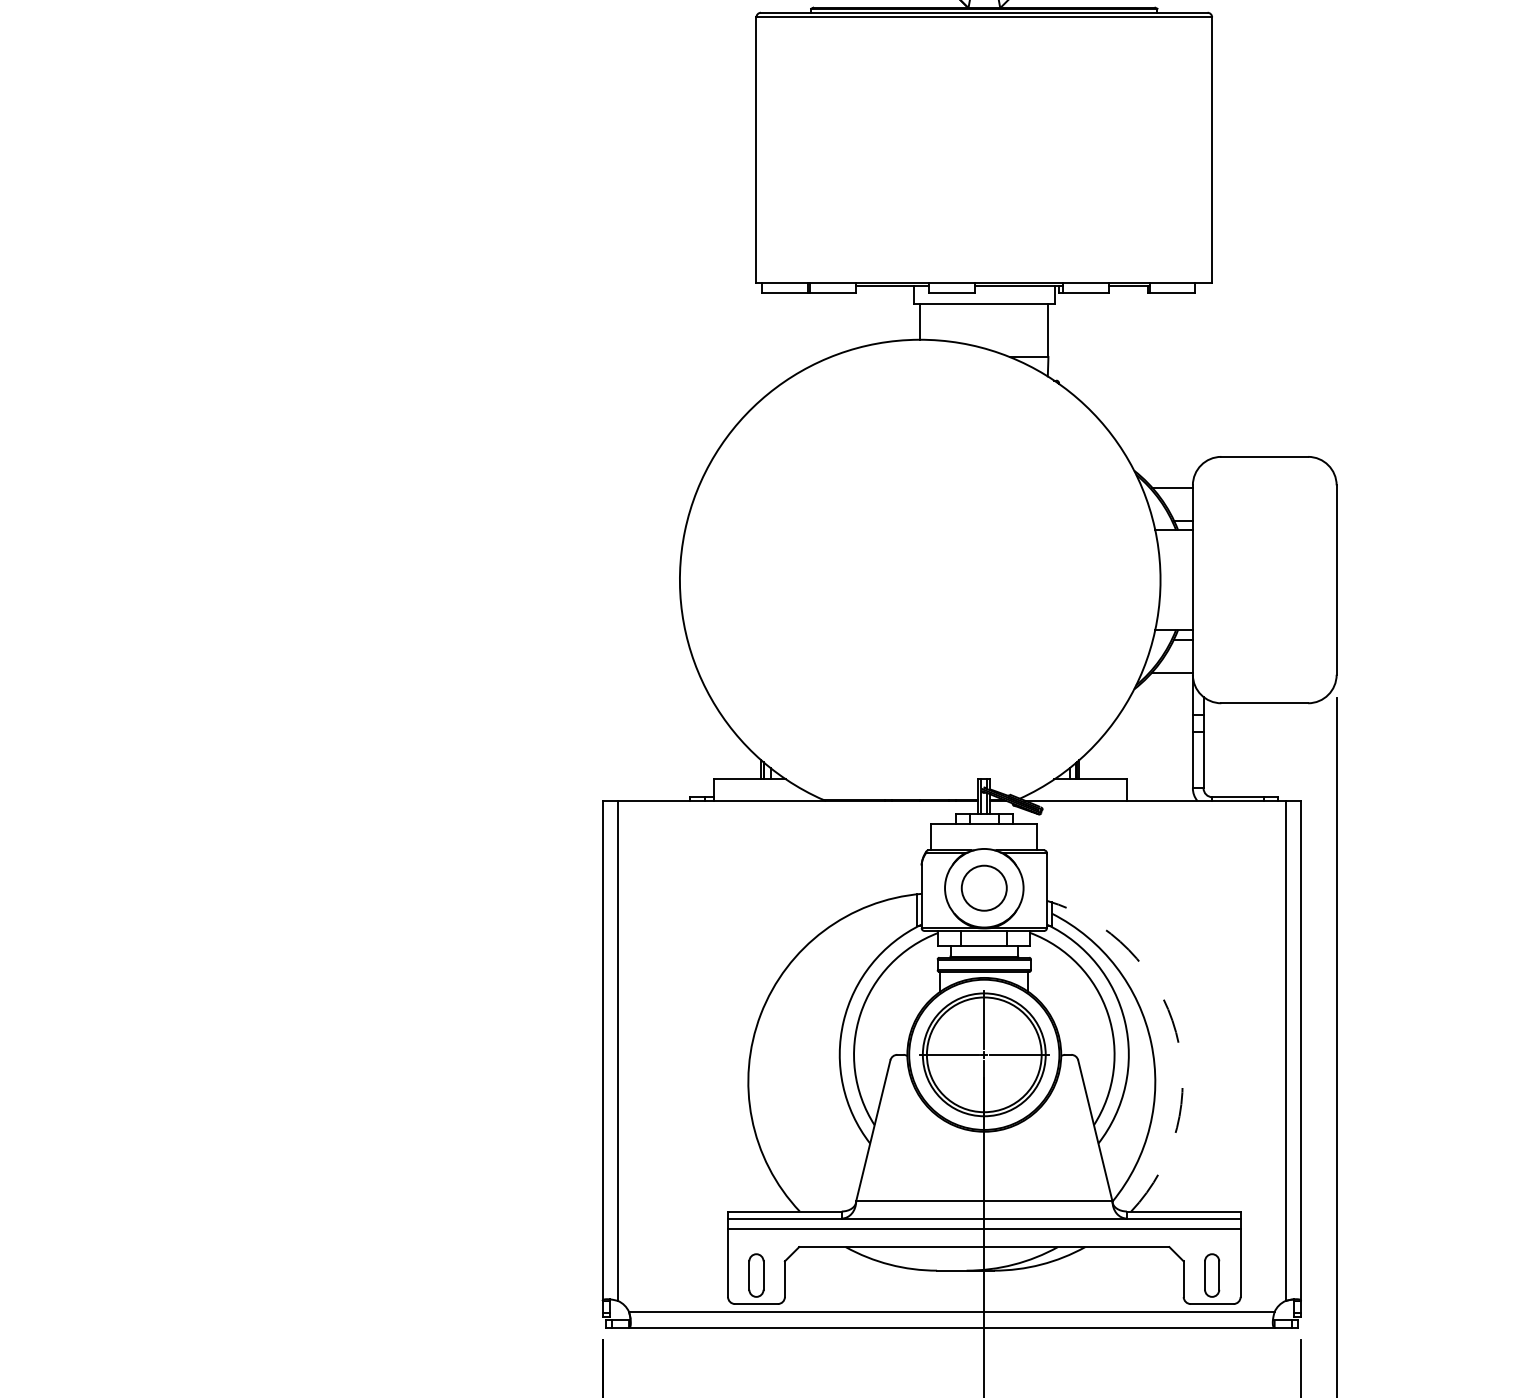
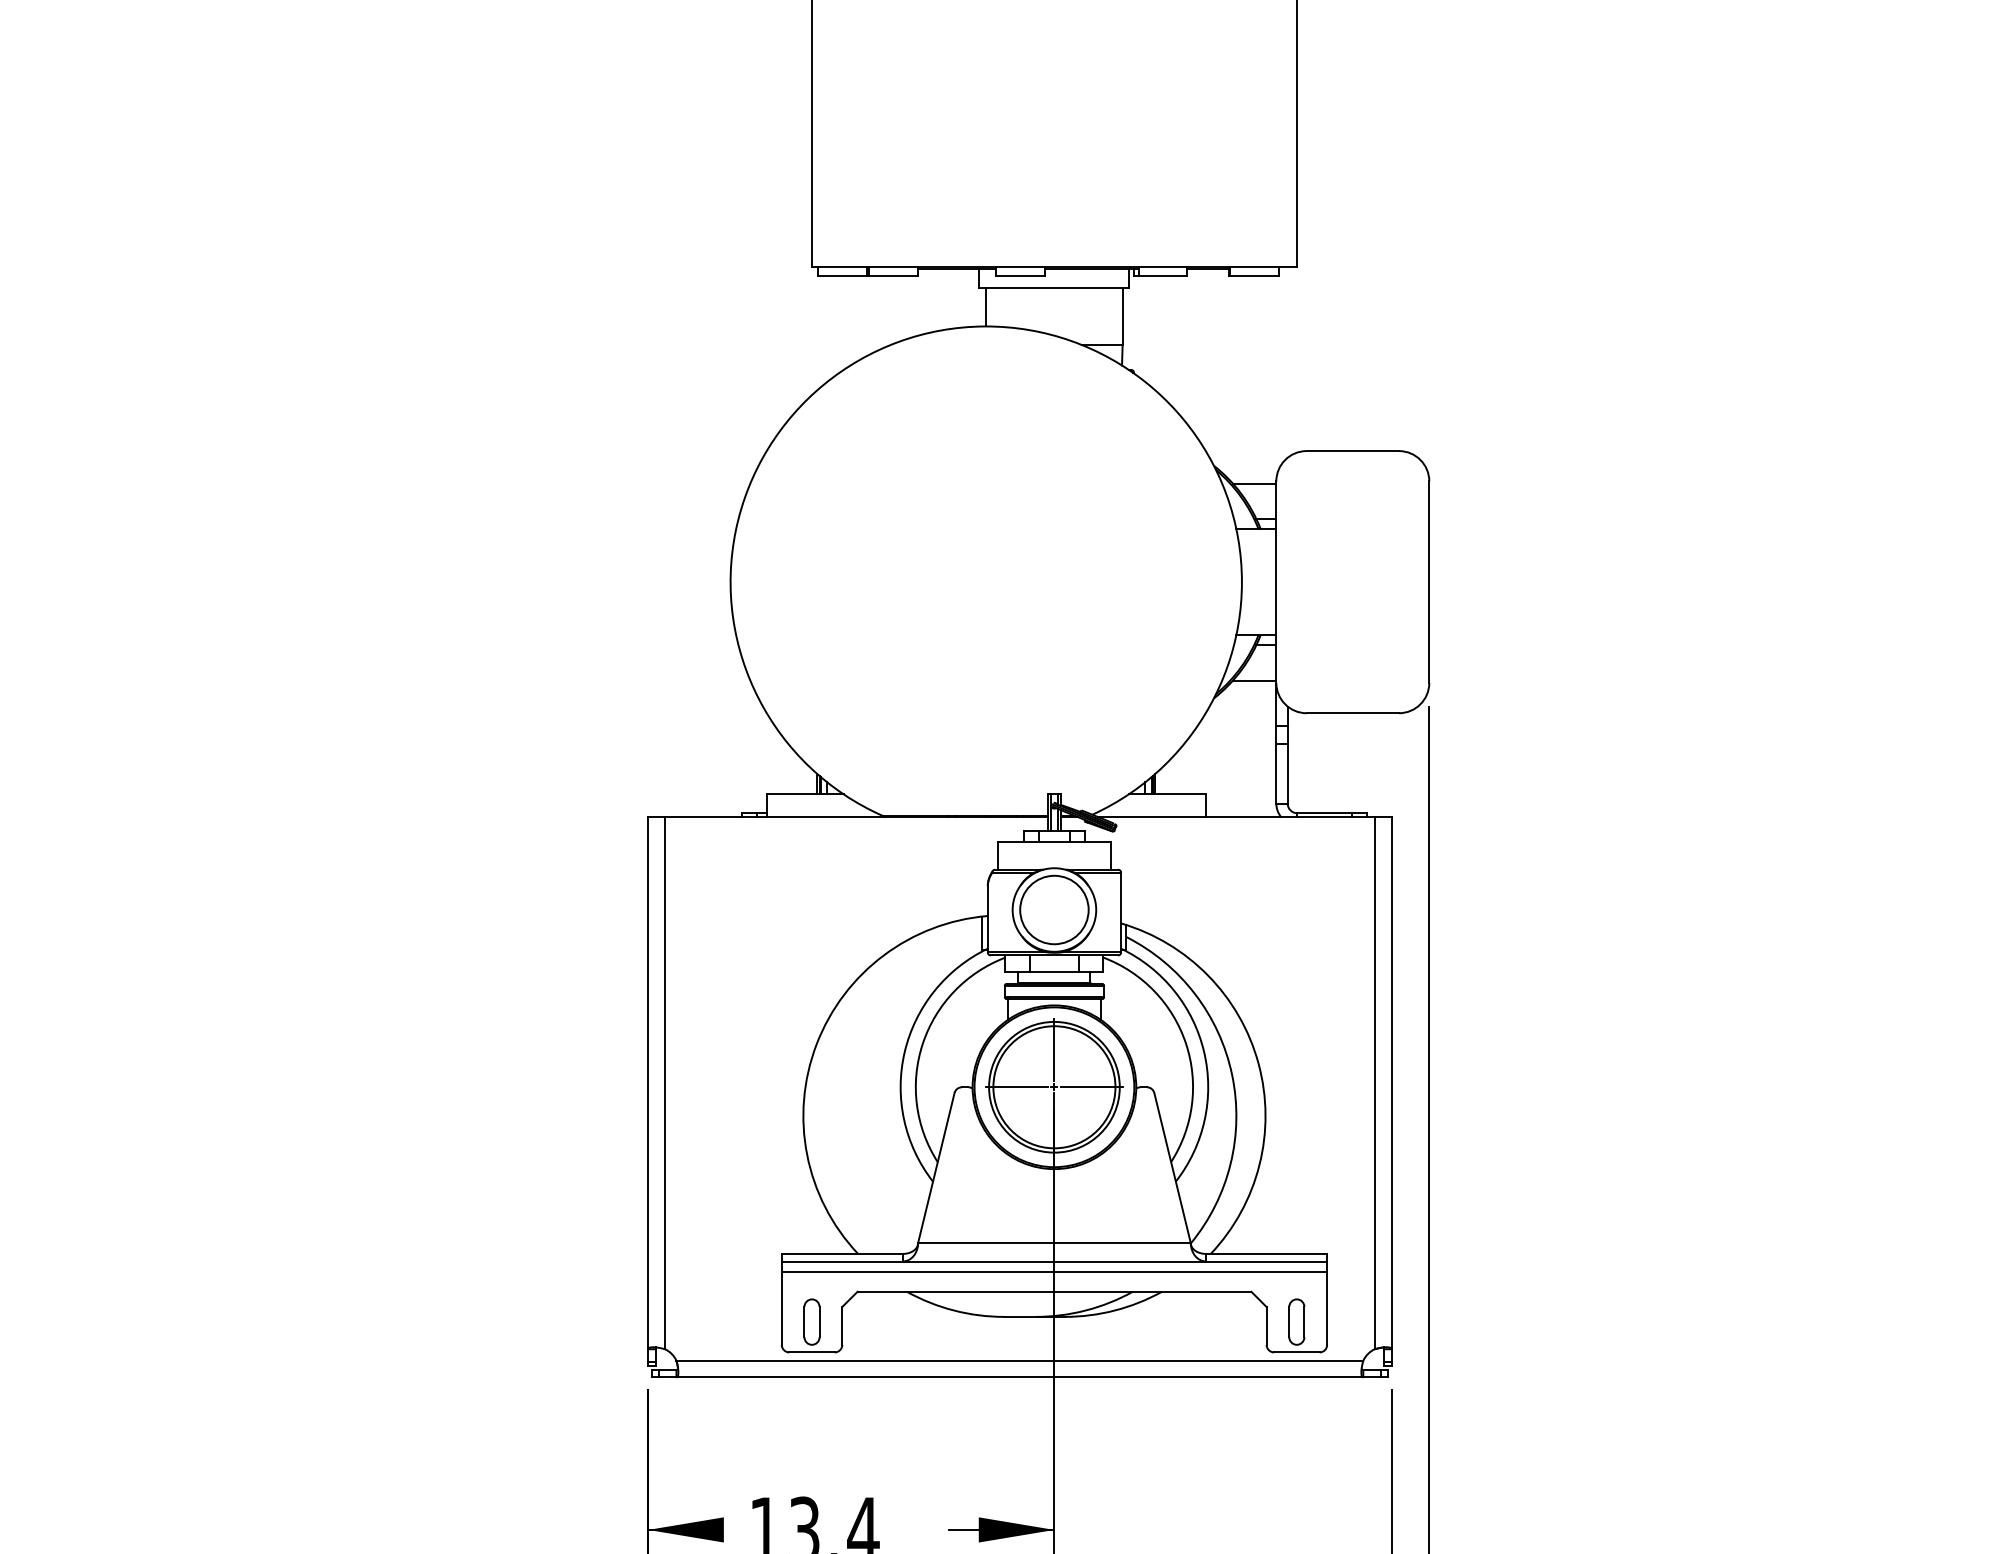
circle: (984, 887) -> (1054, 909), size x1.43
arc: (1176, 1032) -> (1258, 1063), dashed -> solid

